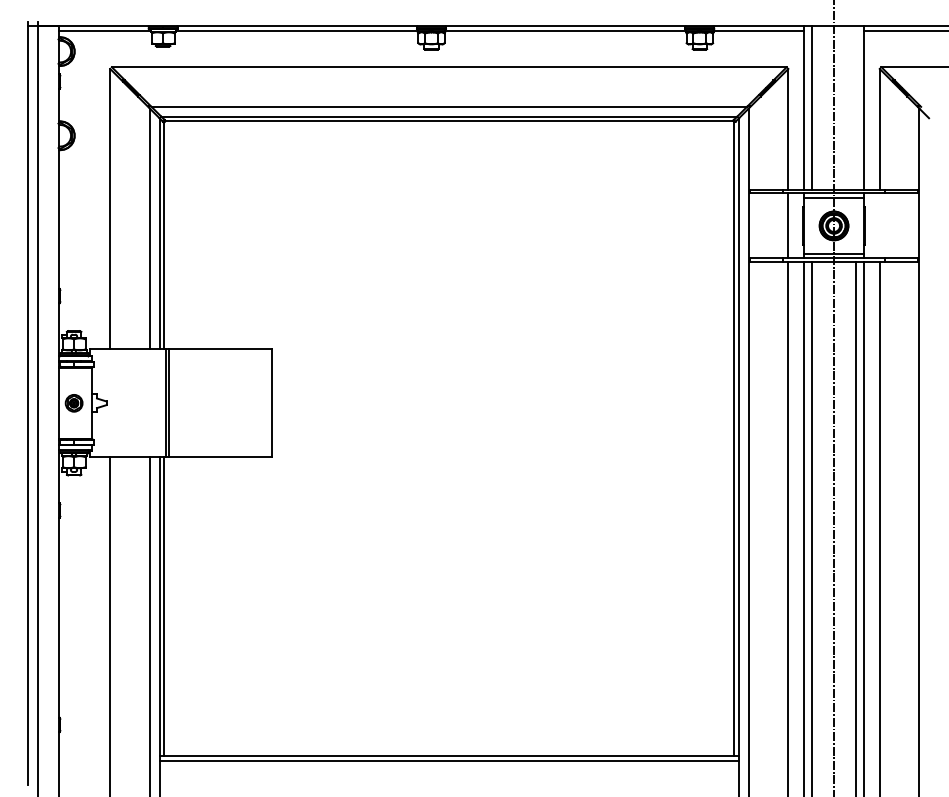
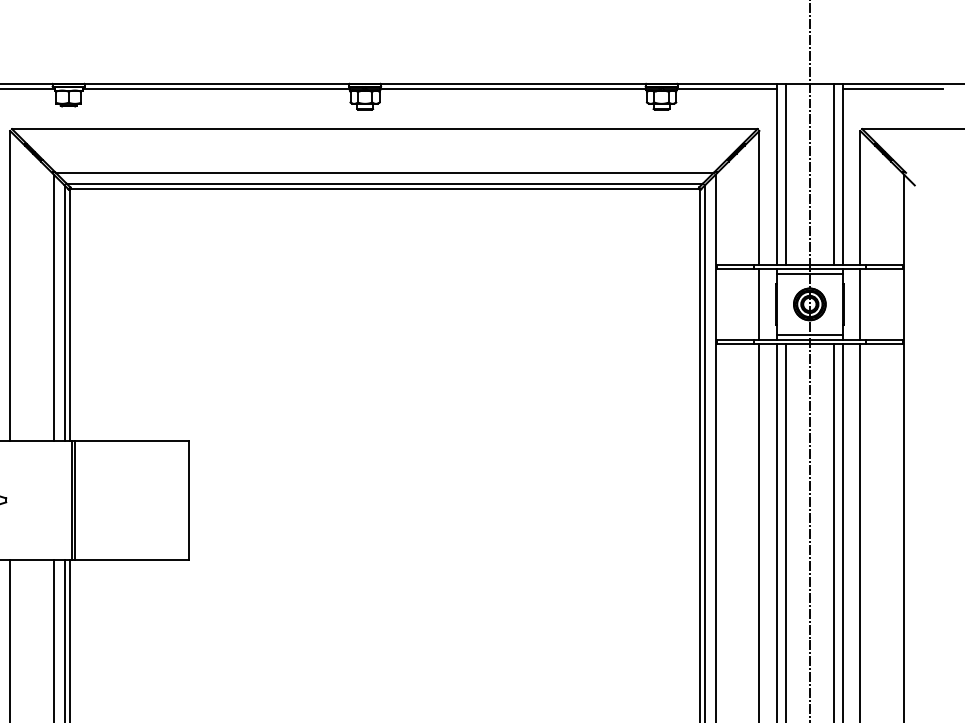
line: (855, 107) -> (833, 173), added
line: (879, 225) -> (860, 303), added

